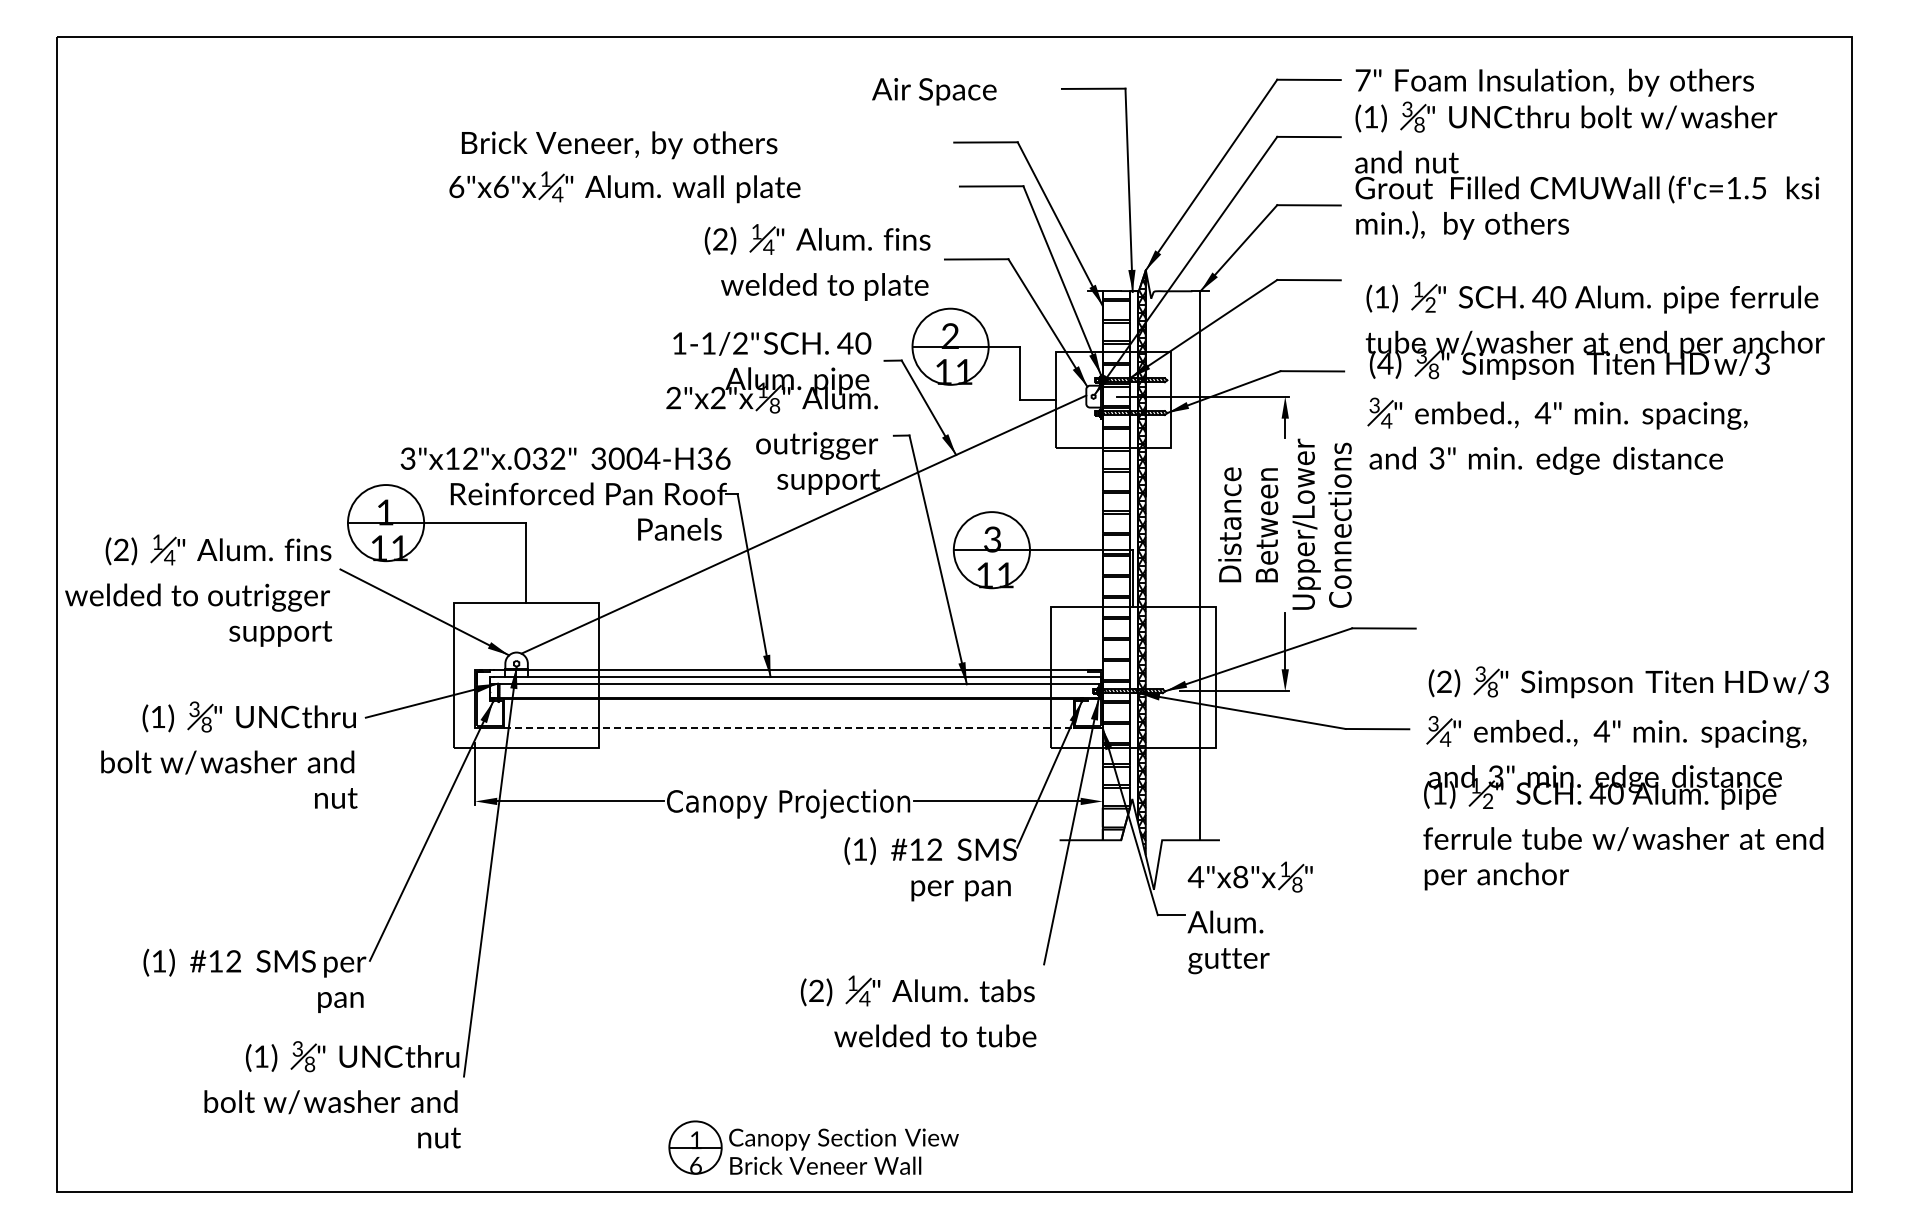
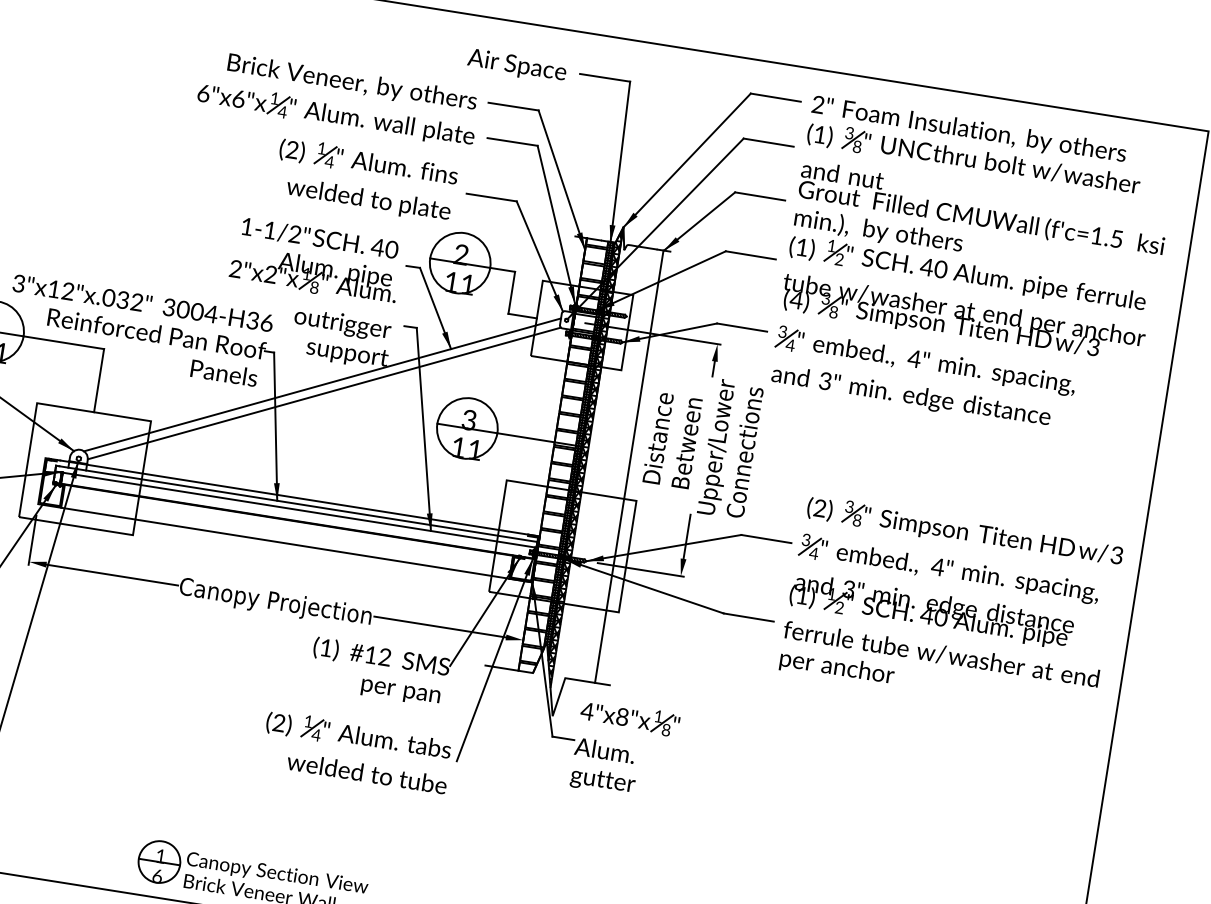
text: (1362, 80) -> (817, 104), 7" -> 2"
text: (934, 91) -> (517, 66), moved
text: (619, 145) -> (352, 83), moved
part: (624, 187) -> (335, 114), moved
part: (1594, 377) -> (959, 337), moved
line: (807, 534) -> (324, 393), added
hatch: (1133, 556) -> (578, 451), added
line: (788, 728) -> (284, 543), dashed -> solid
part: (1625, 778) -> (950, 607), moved
part: (917, 1001) -> (357, 743), moved

